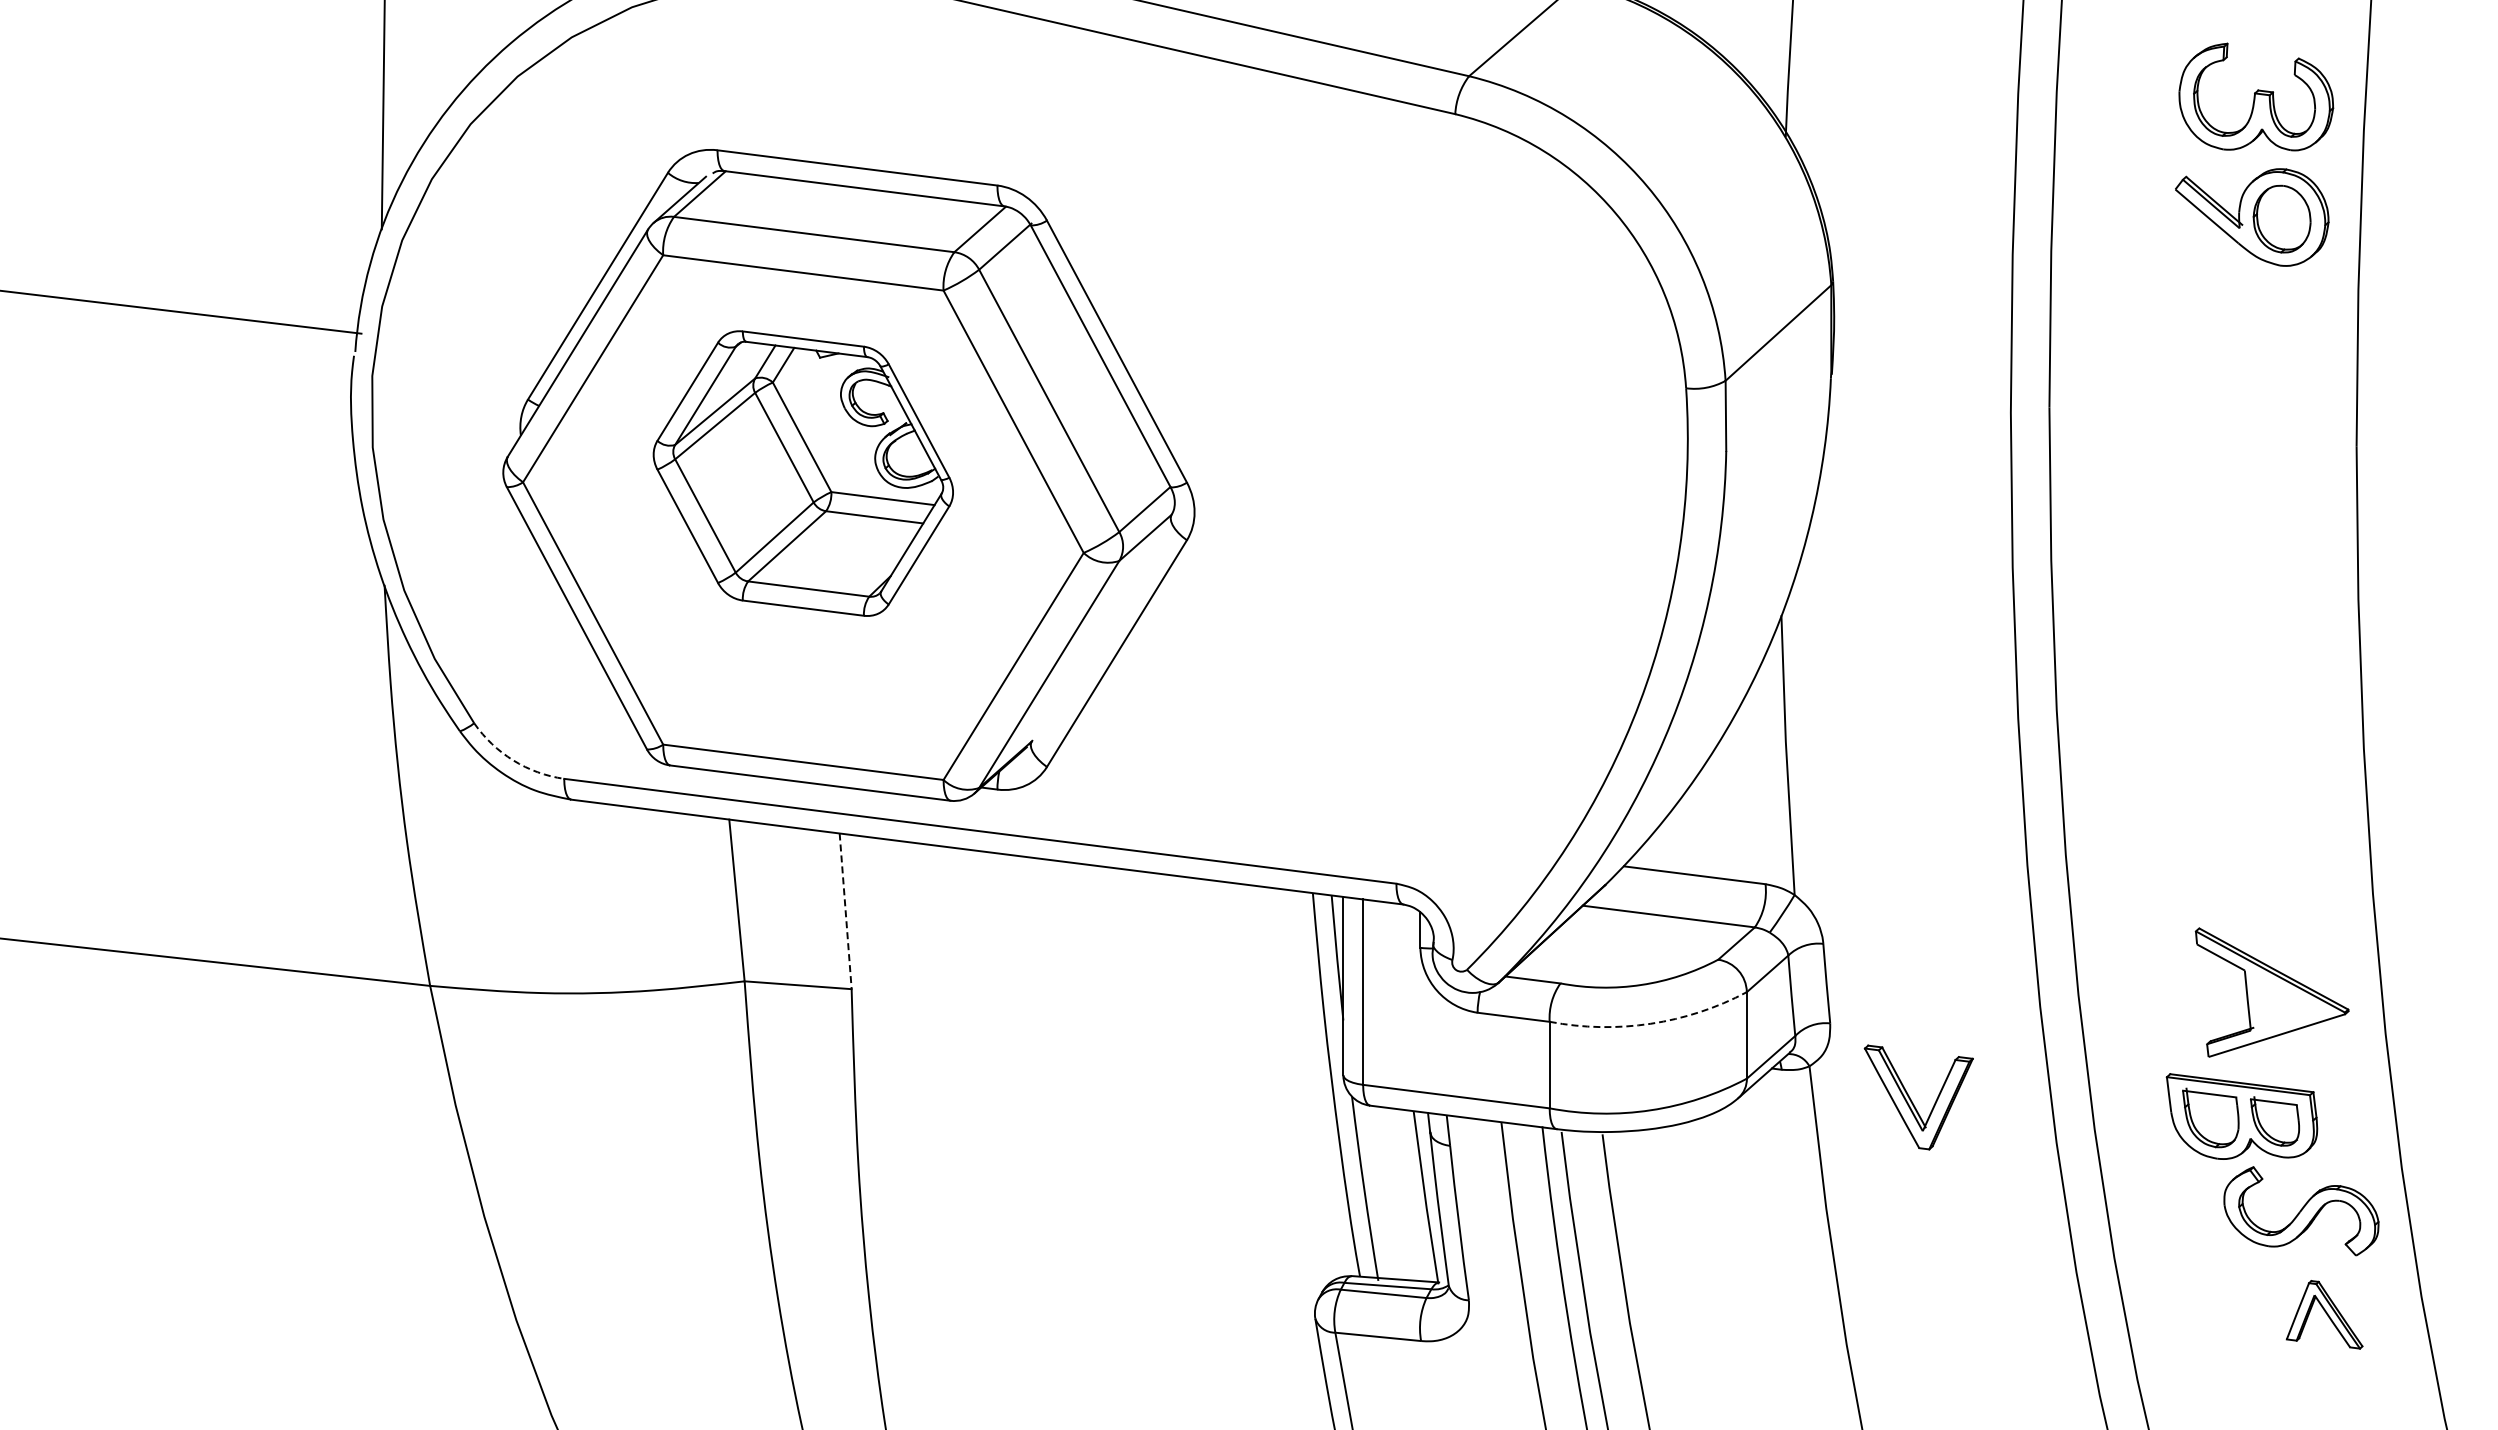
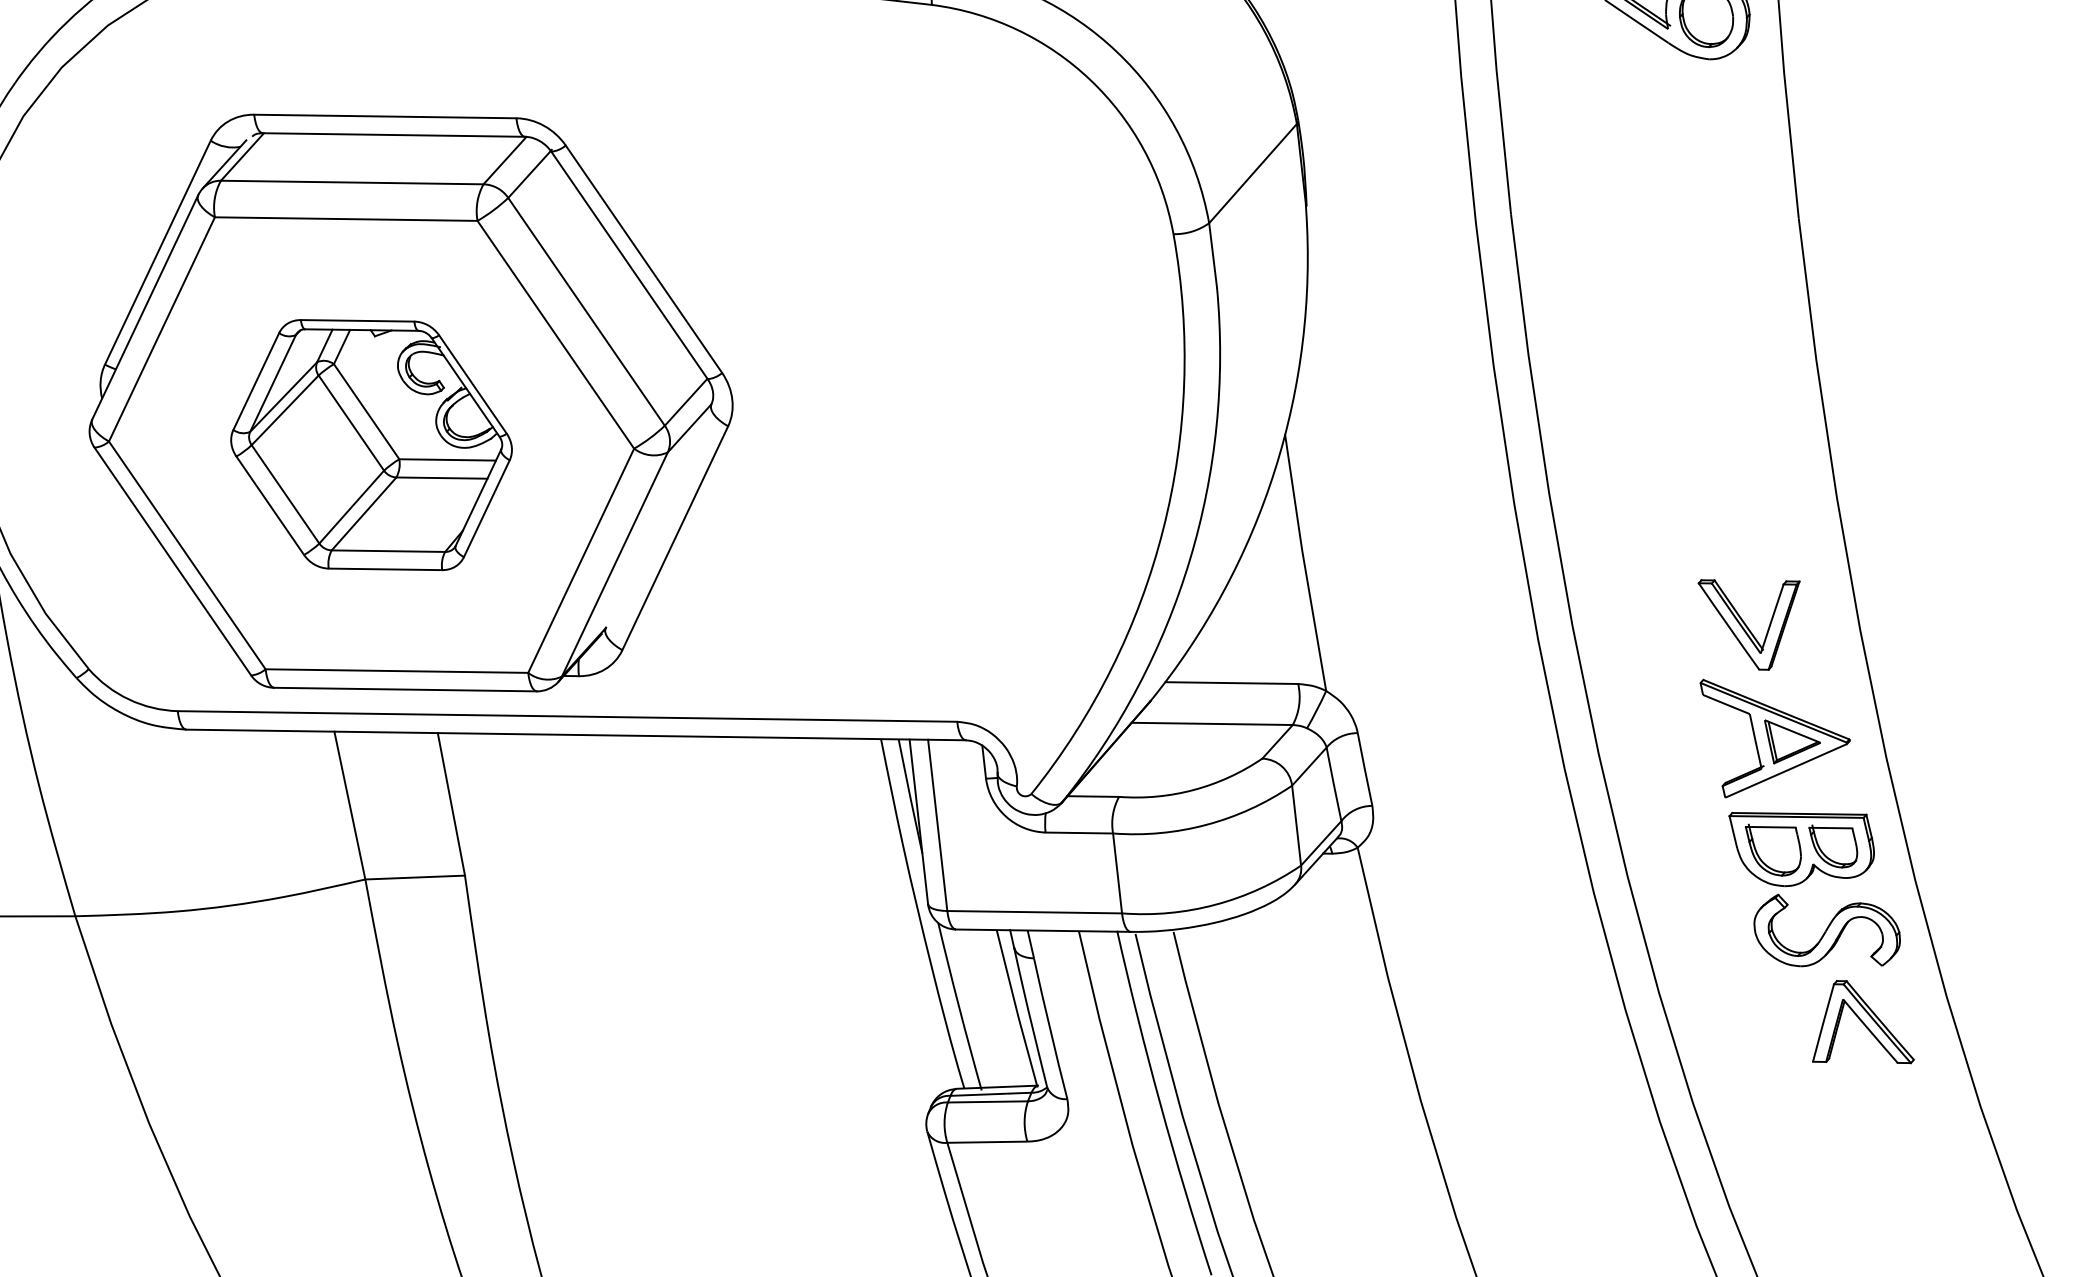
part: (802, 473) -> (370, 445), moved
arc: (513, 760) -> (128, 699), dashed -> solid
line: (845, 911) -> (451, 804), dashed -> solid
part: (2288, 1002) -> (1793, 739), added
arc: (1650, 1023) -> (1206, 824), dashed -> solid
part: (1912, 1101) -> (1748, 627), moved
part: (2241, 1116) -> (1802, 844), moved
part: (2324, 1314) -> (1859, 1023), size x1.43

